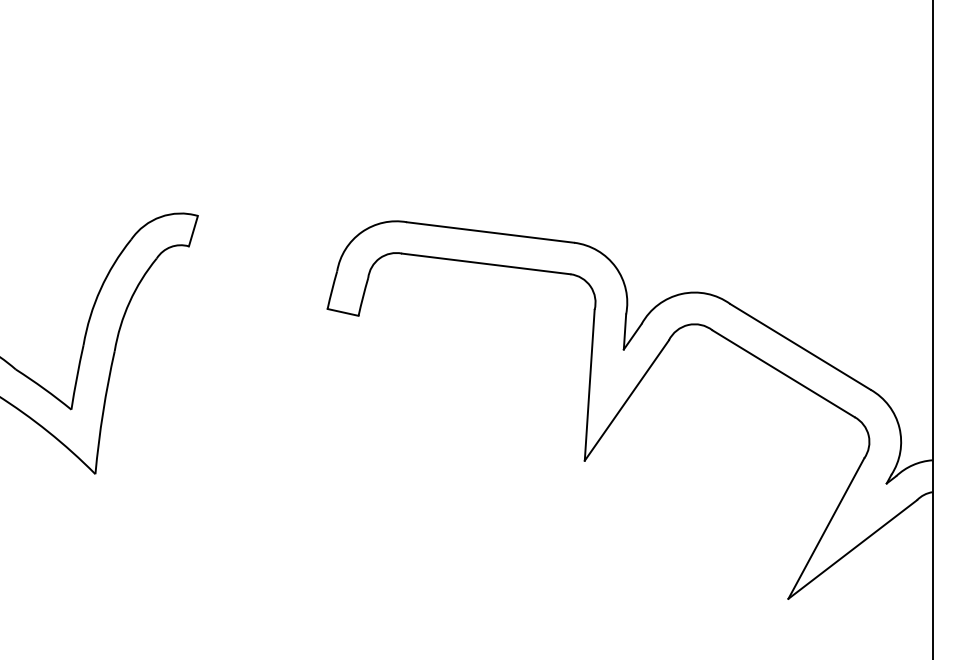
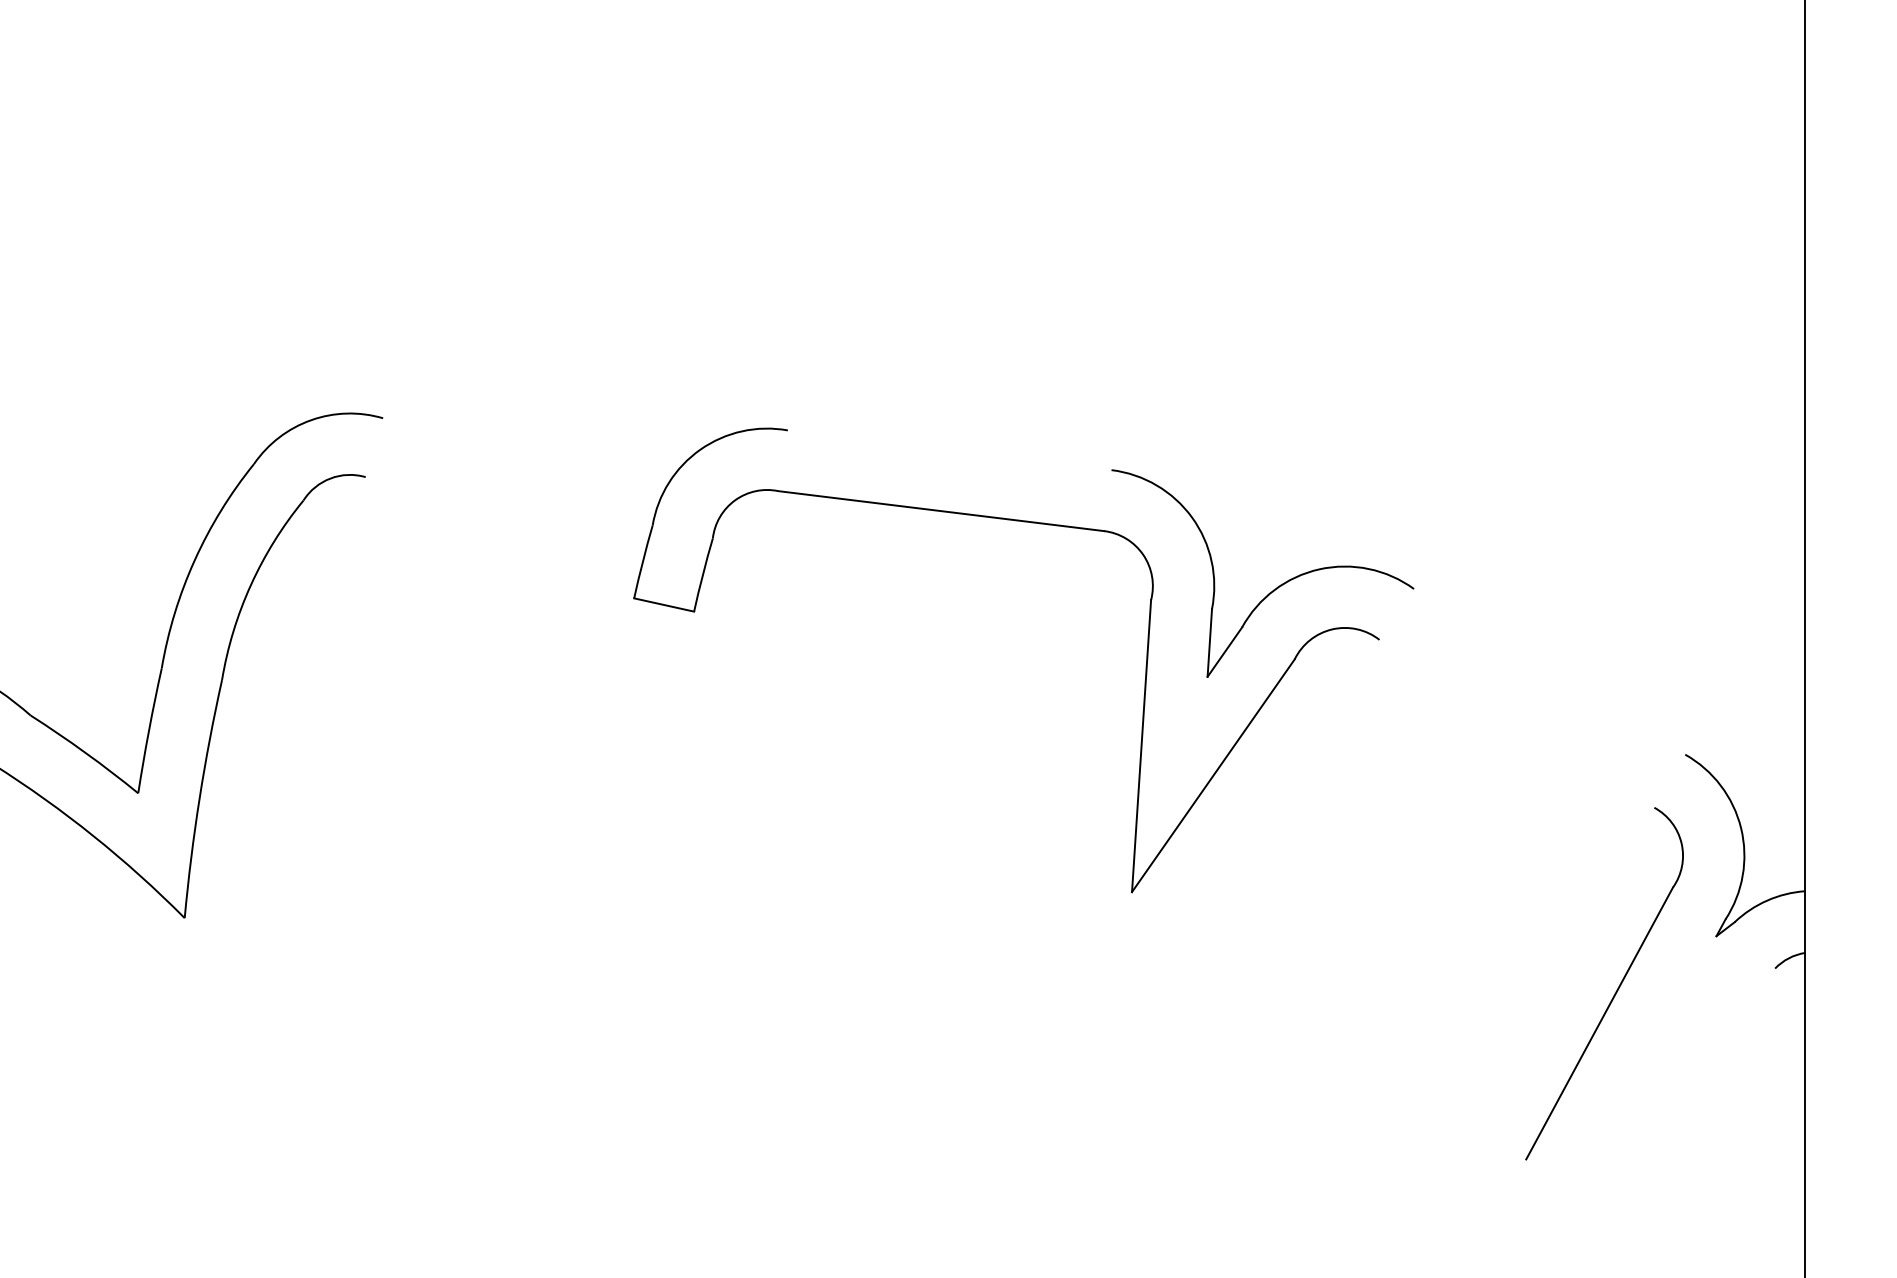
line: (192, 230) -> (372, 446), removed
line: (490, 232) -> (949, 450), removed
line: (800, 346) -> (1549, 670), removed
line: (783, 373) -> (1516, 723), removed
line: (852, 549) -> (1650, 1063), removed

